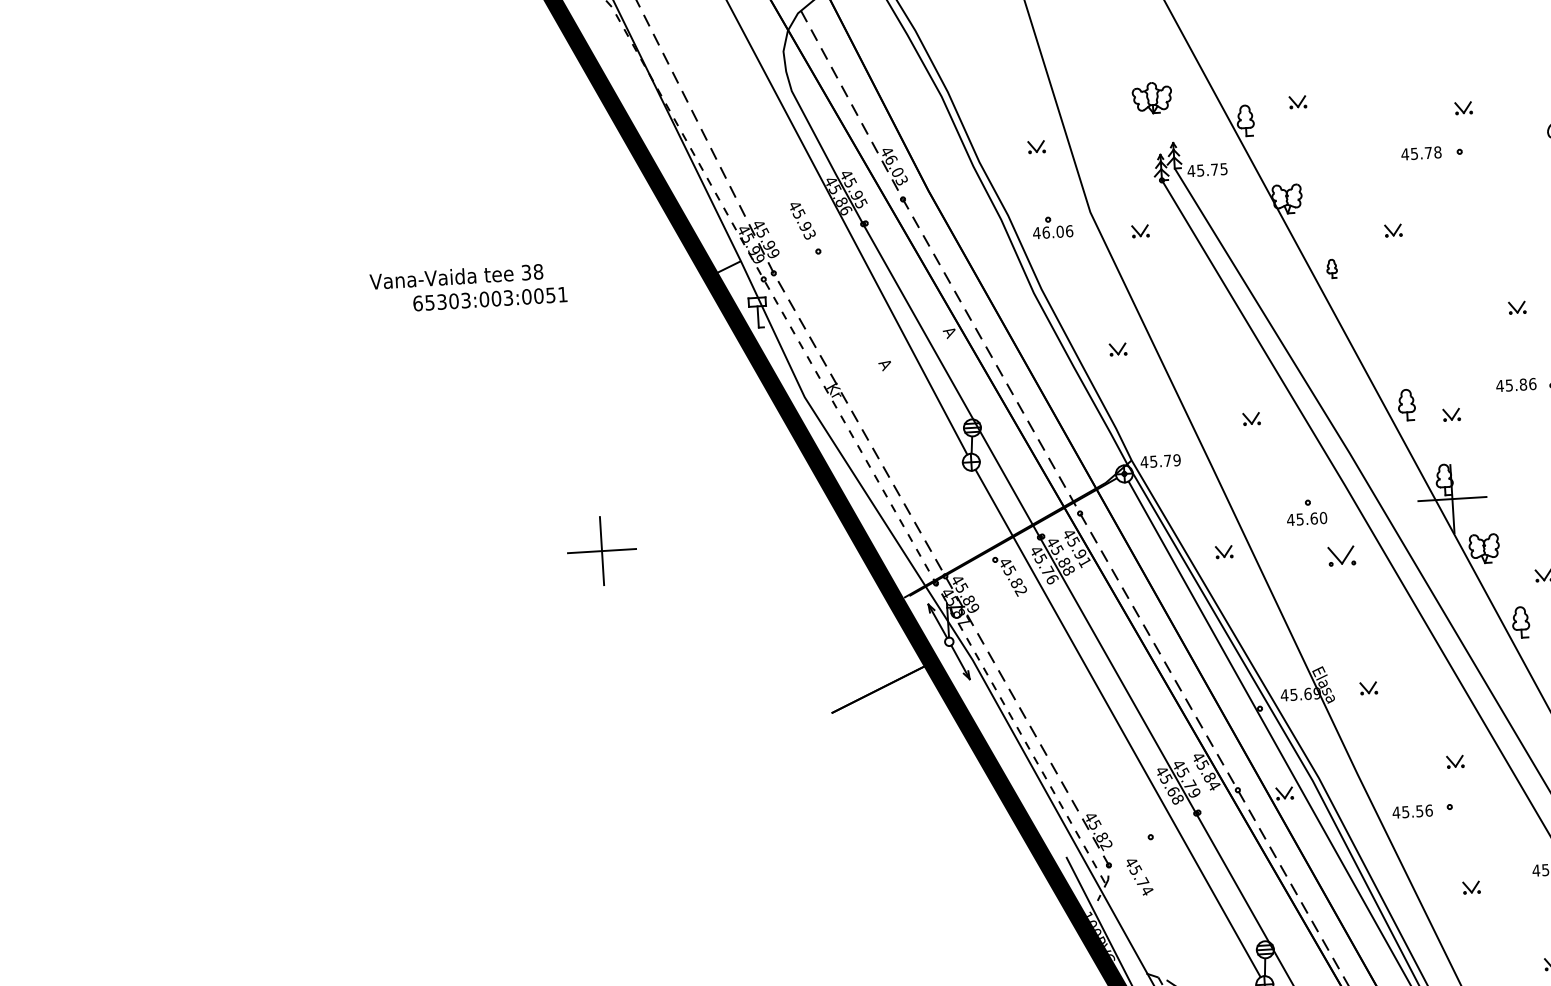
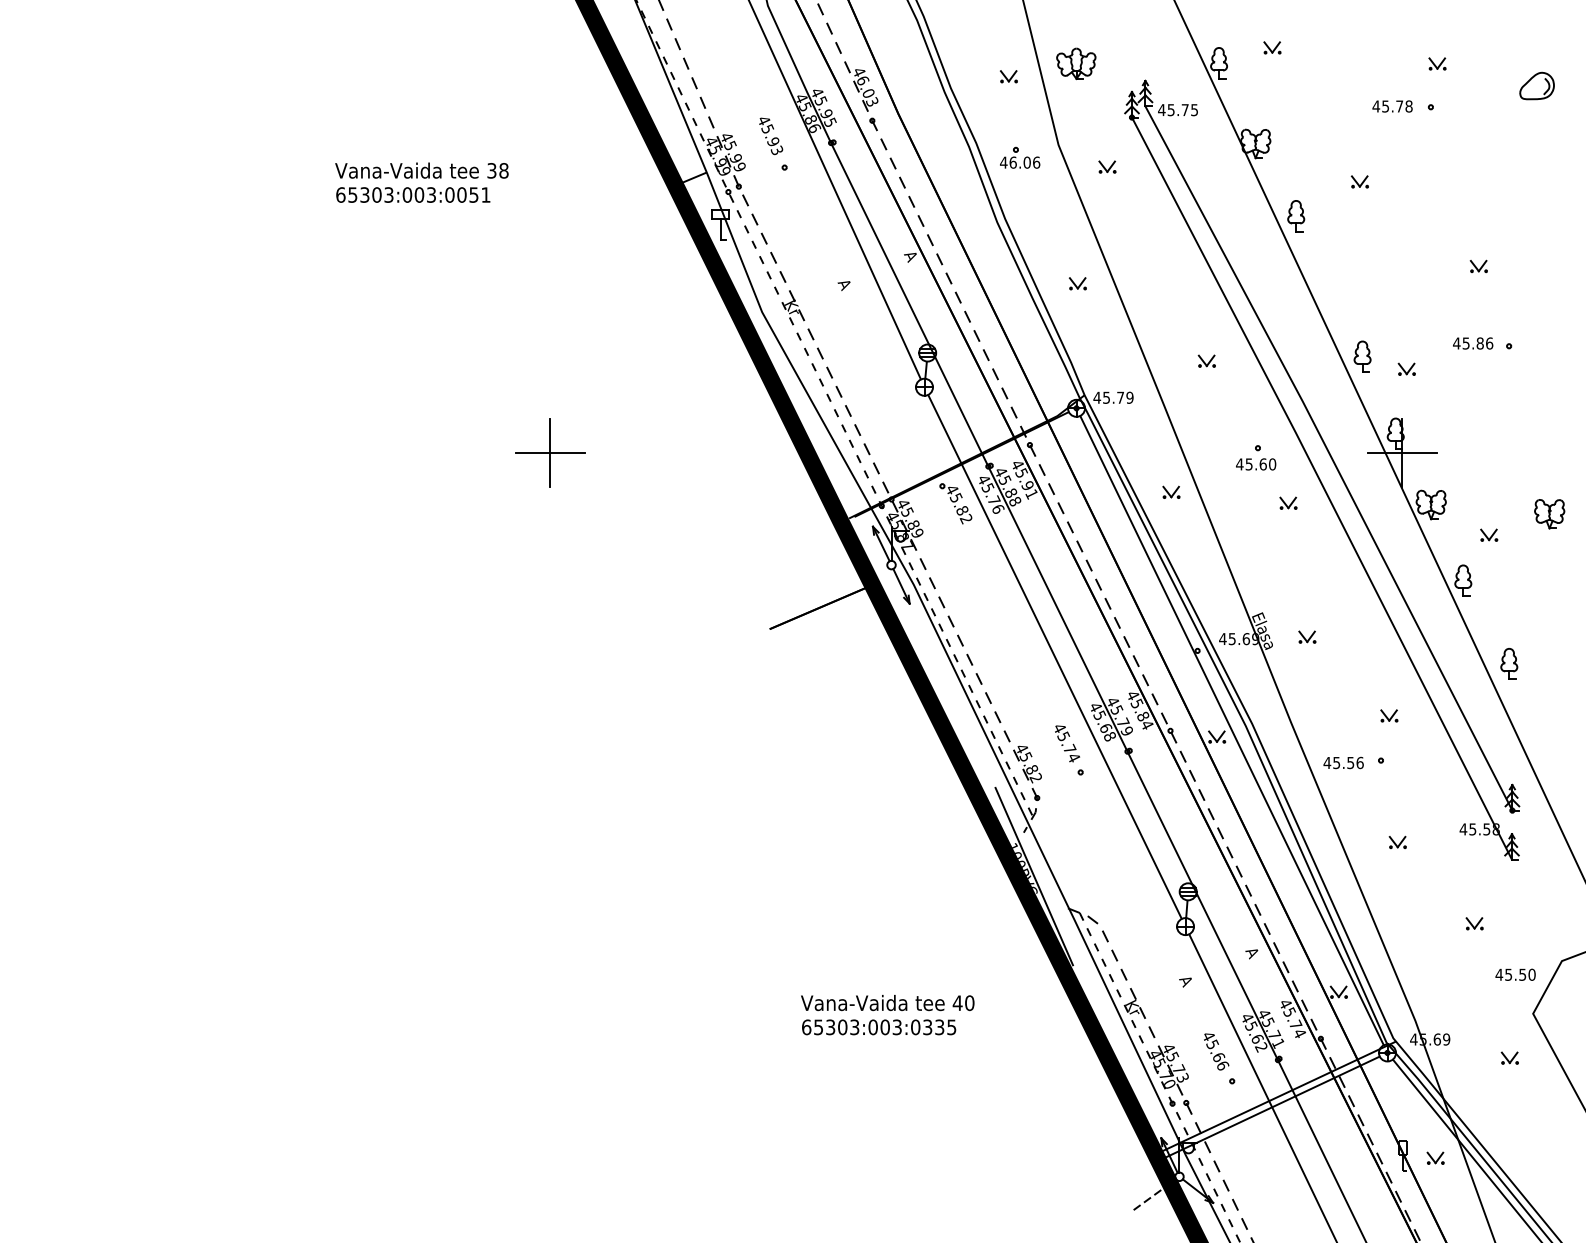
part: (1152, 97) -> (1076, 63), moved
part: (1332, 269) -> (1296, 216), size x1.67
text: (490, 298) -> (413, 194), moved
part: (1341, 555) -> (1288, 502), size x0.62
text: (1139, 876) -> (1067, 743), moved

